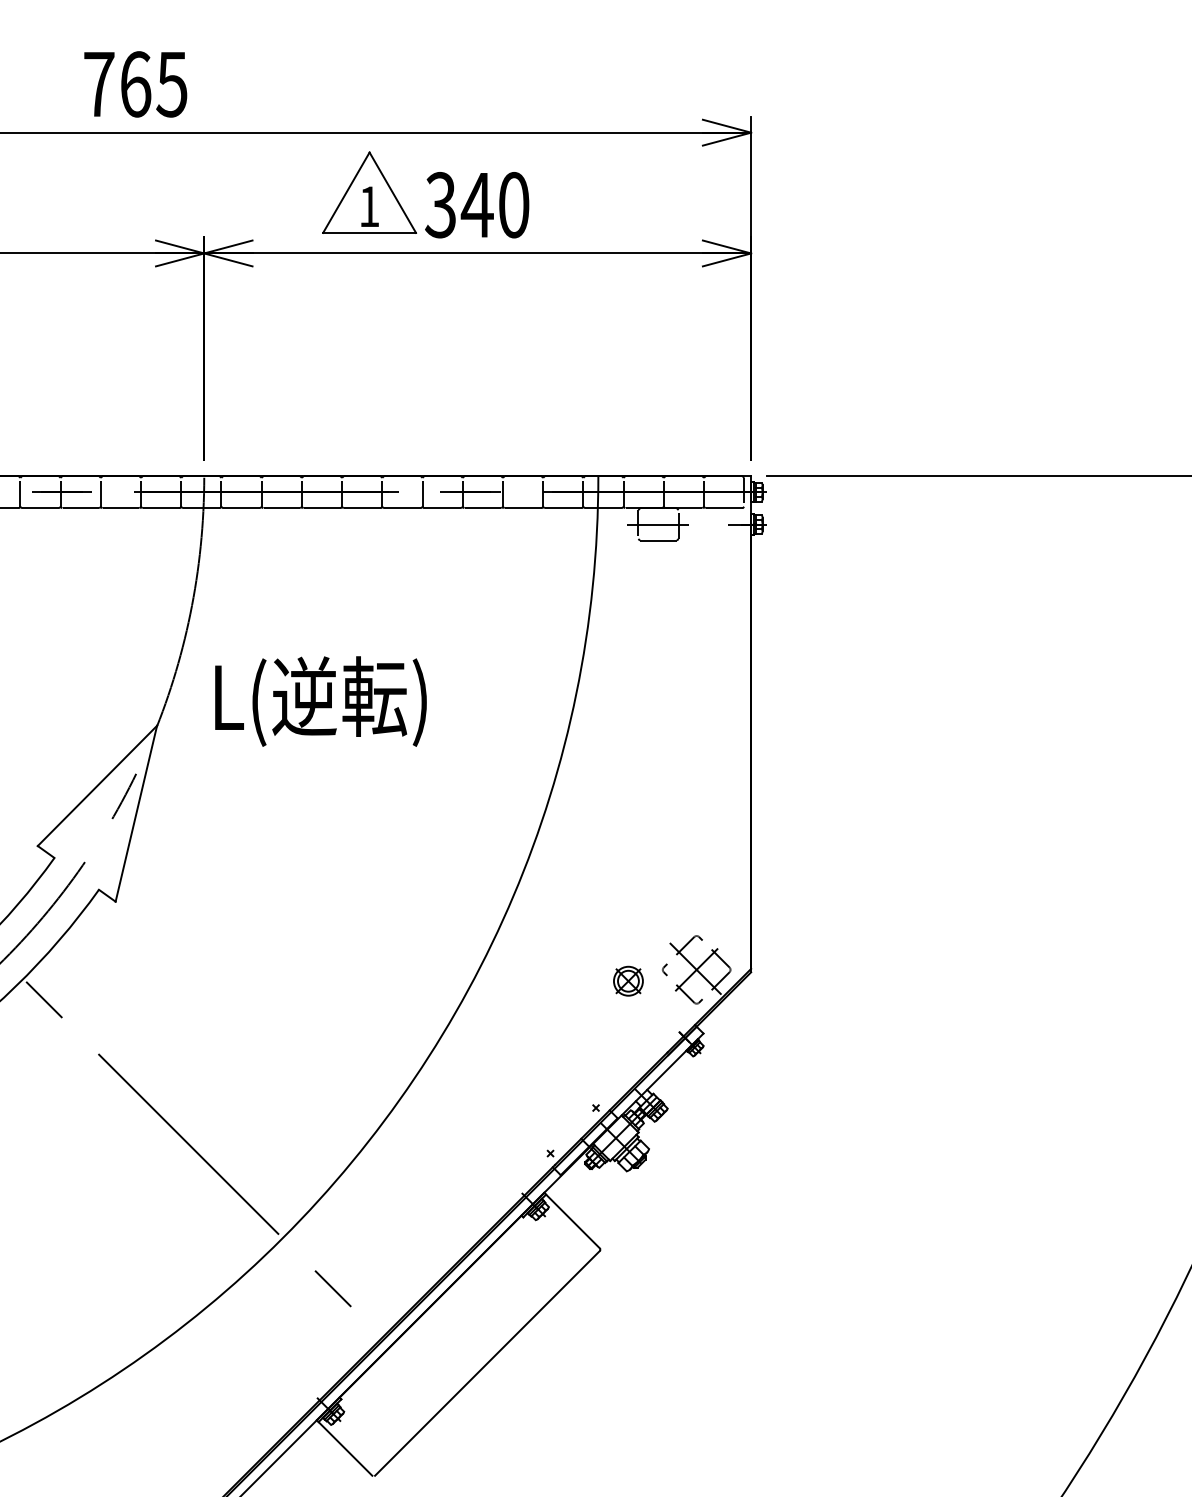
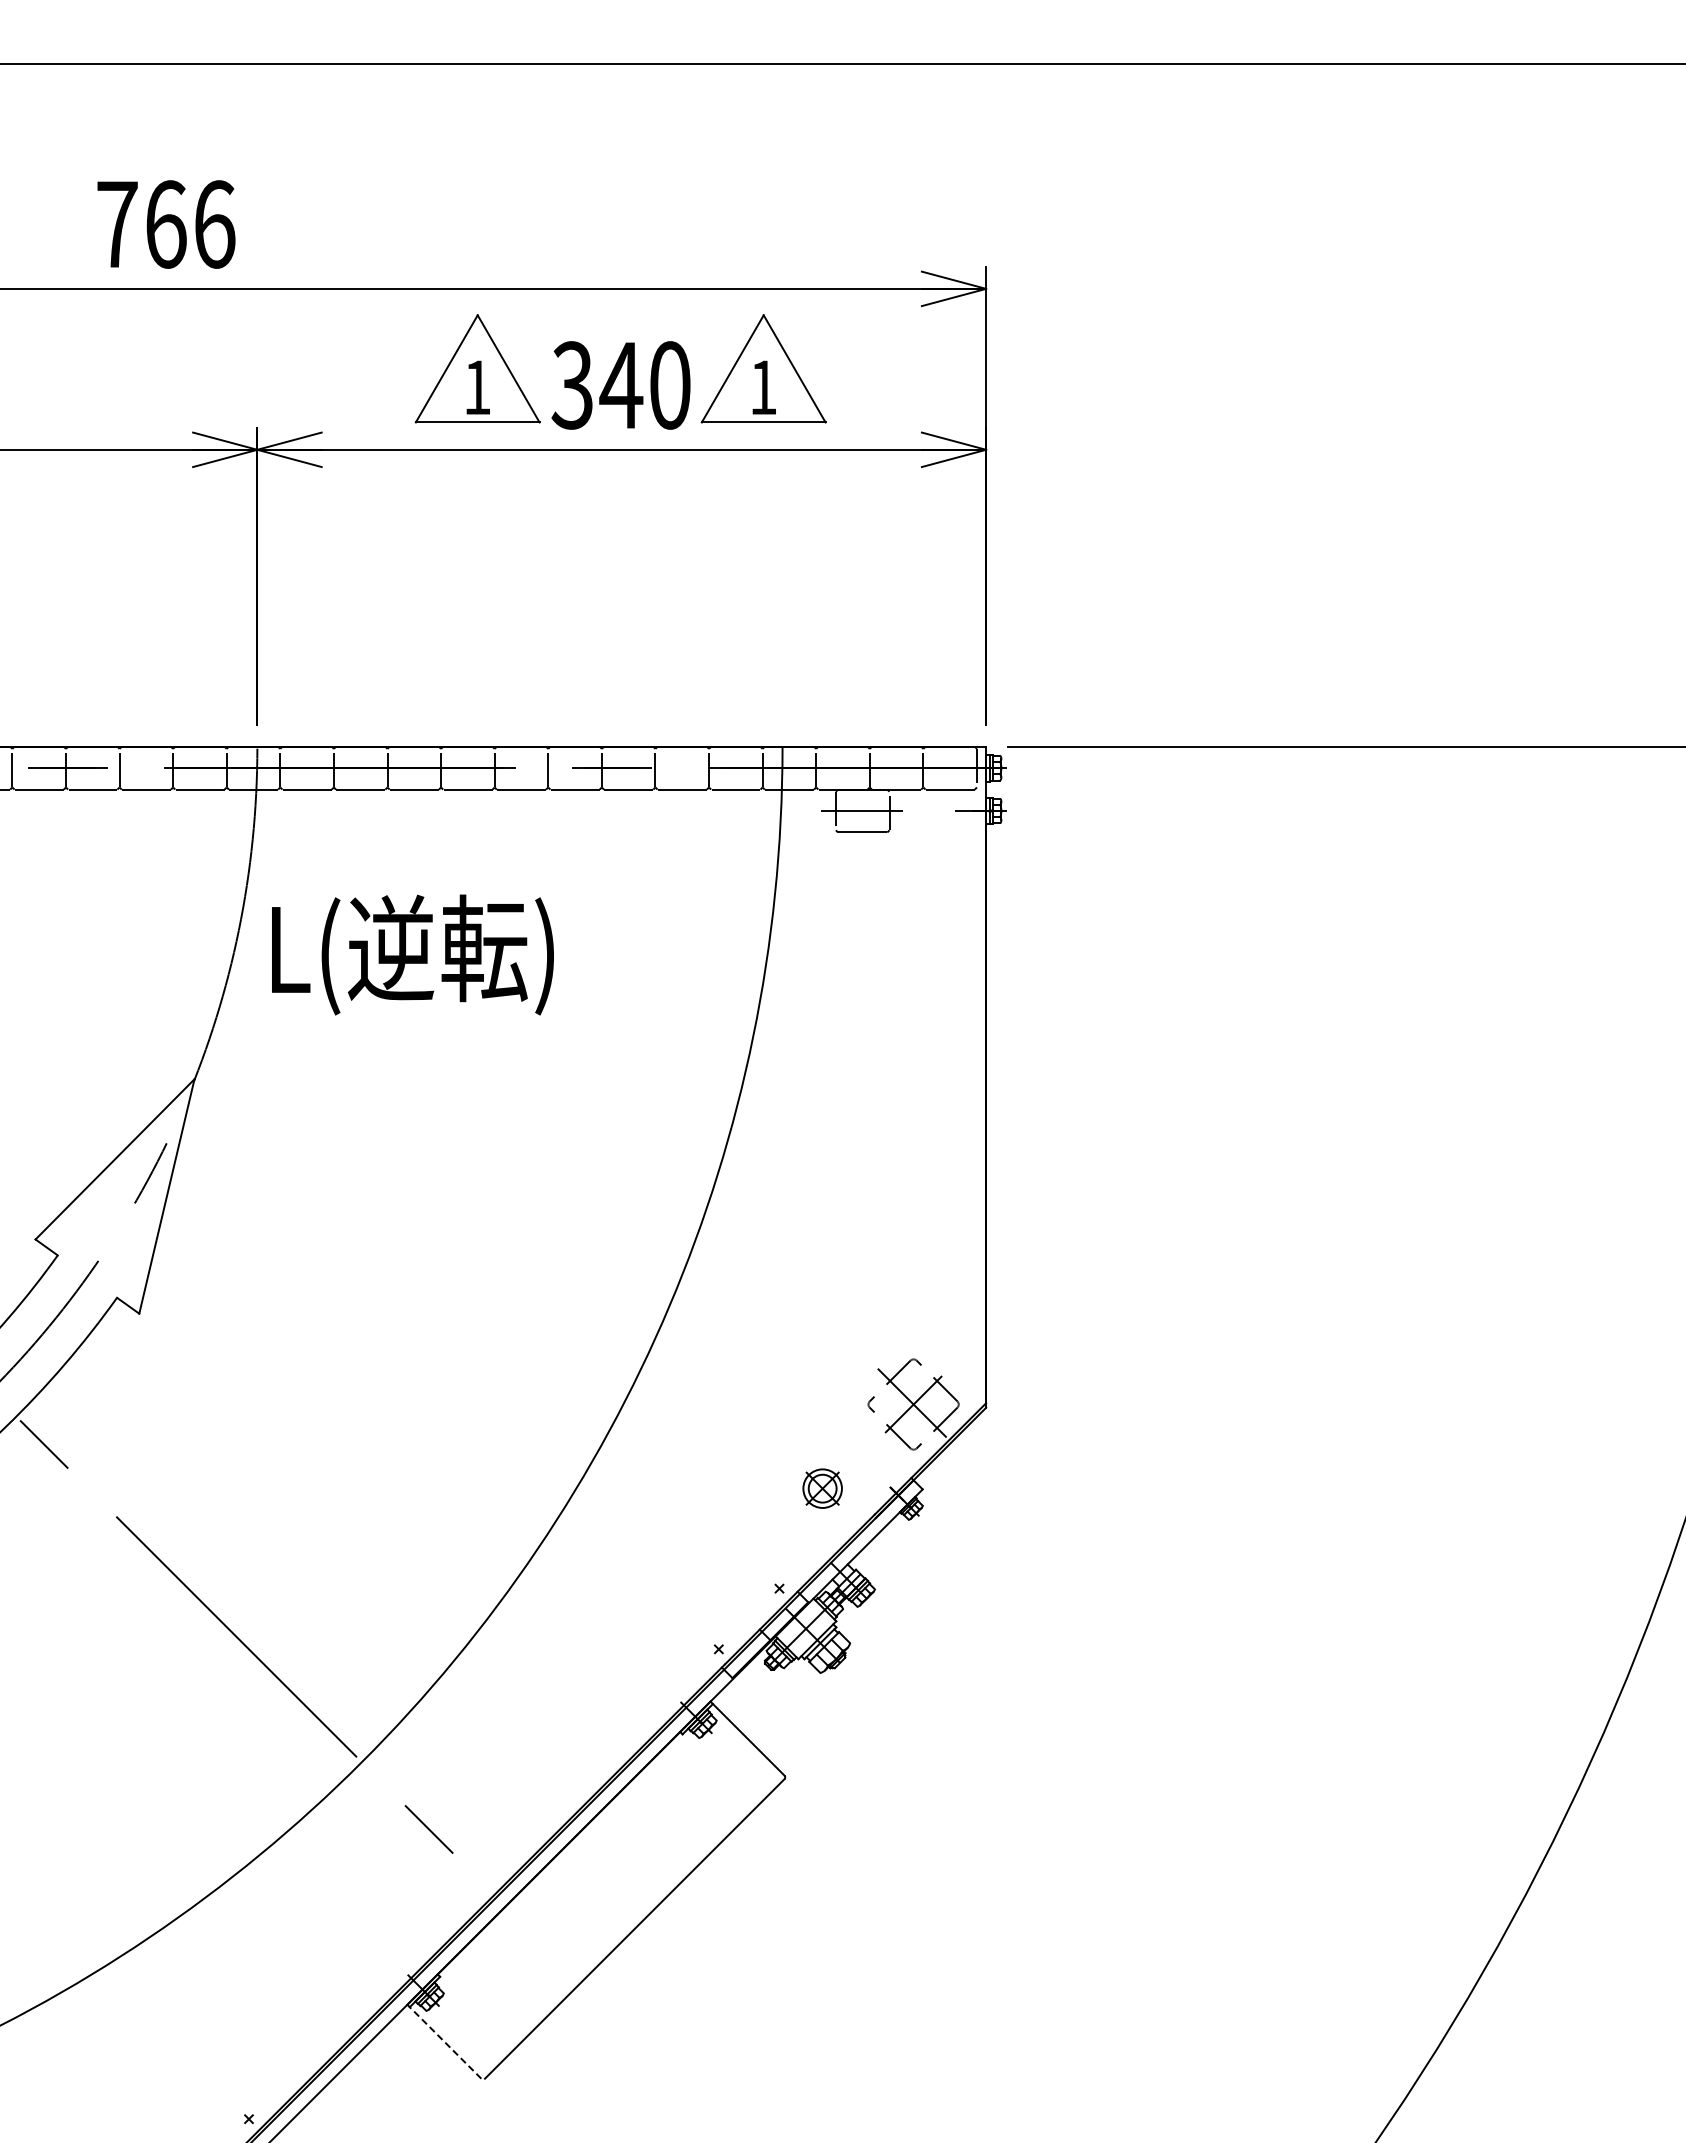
text: (172, 84) -> (214, 224), 765 -> 766
part: (584, 192) -> (763, 368), added
text: (320, 701) -> (412, 954), moved
part: (628, 981) -> (822, 1488), moved
line: (344, 1447) -> (444, 2041), solid -> dashed

